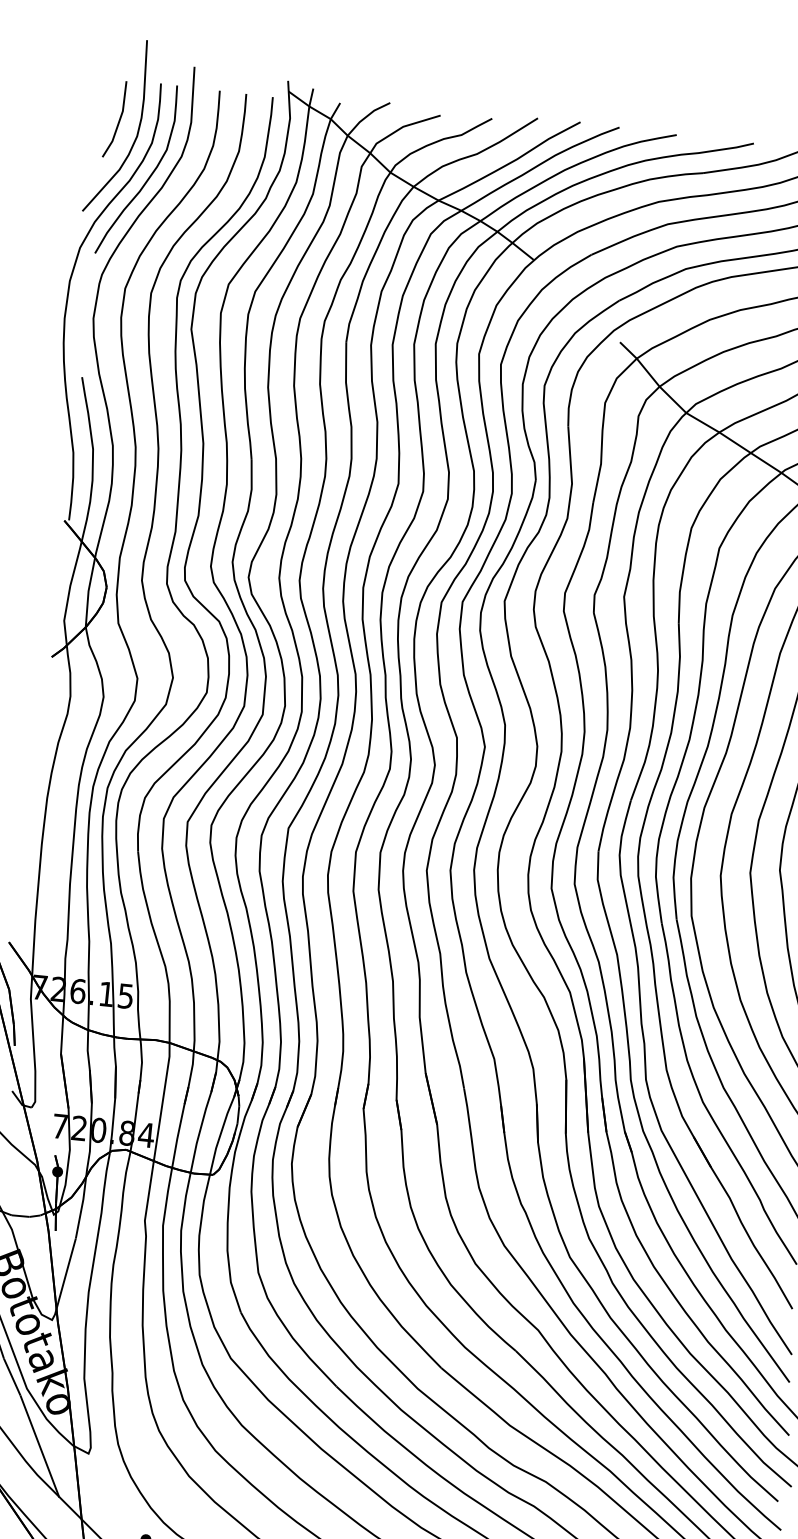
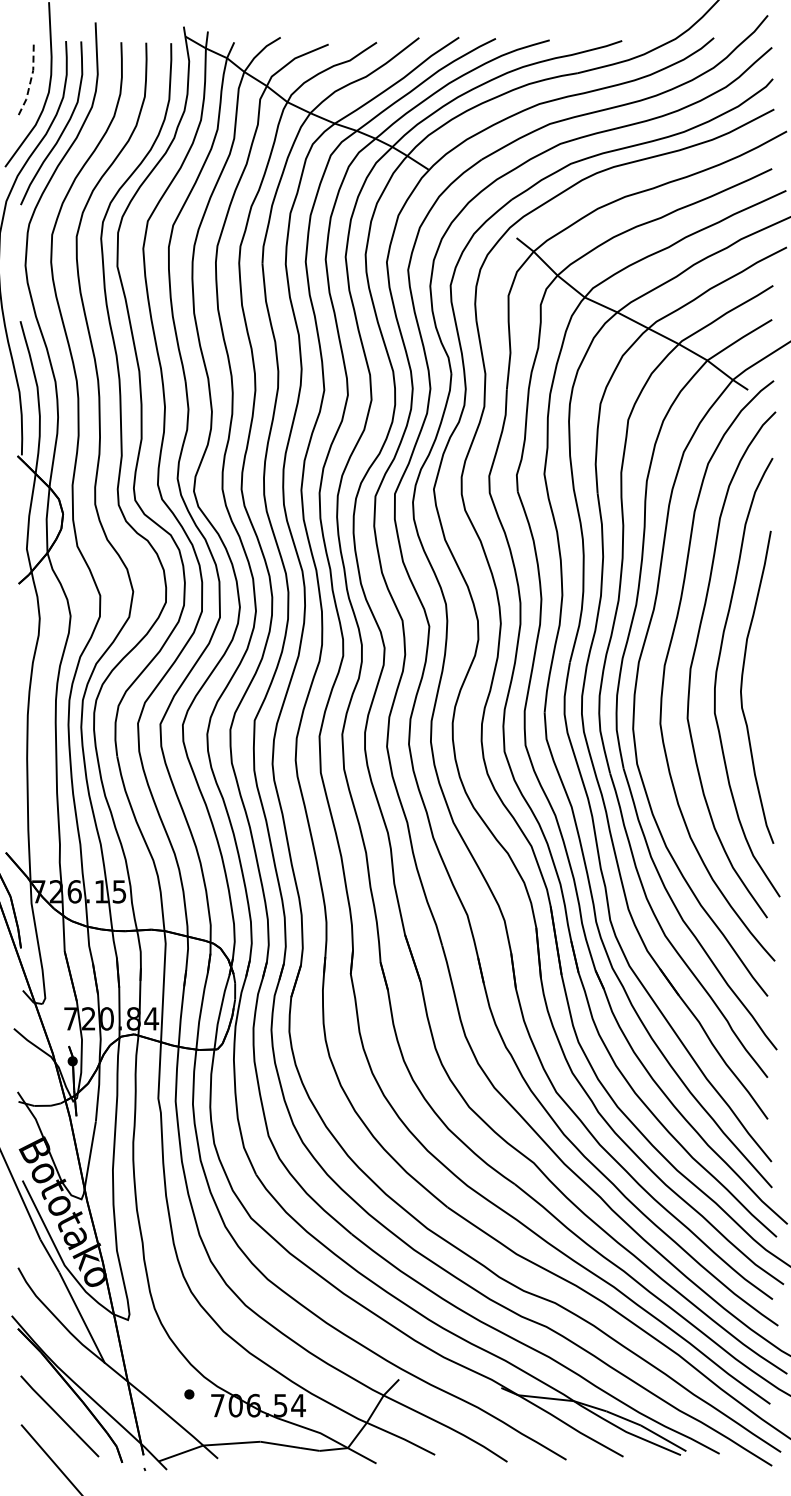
line: (120, 120) -> (31, 79), solid -> dashed

